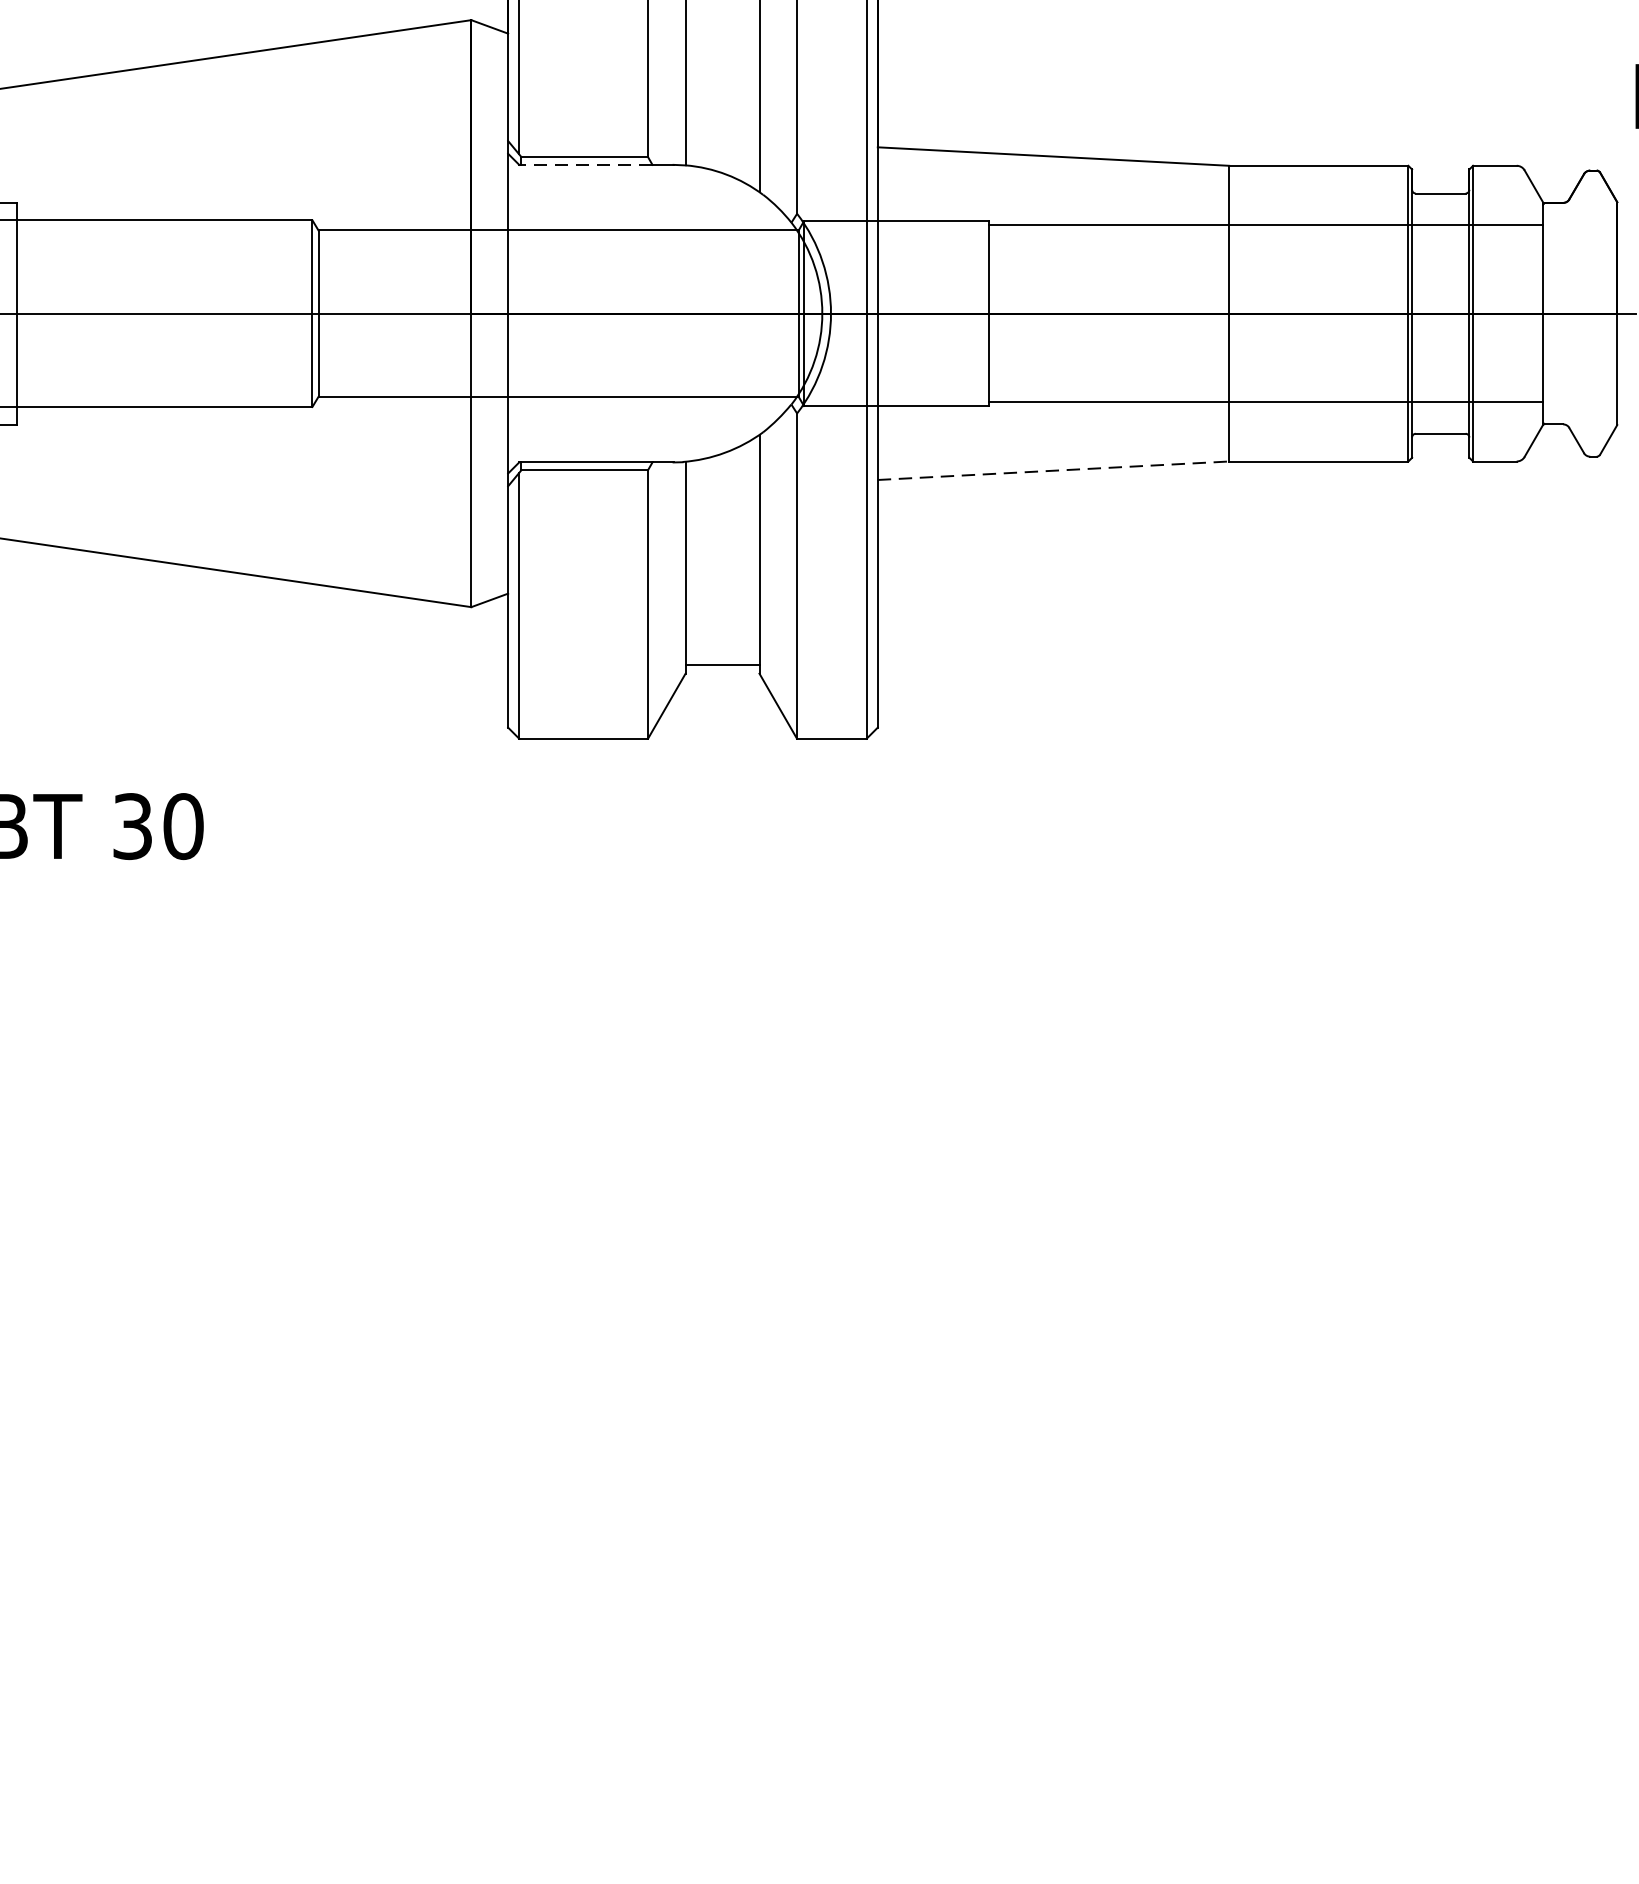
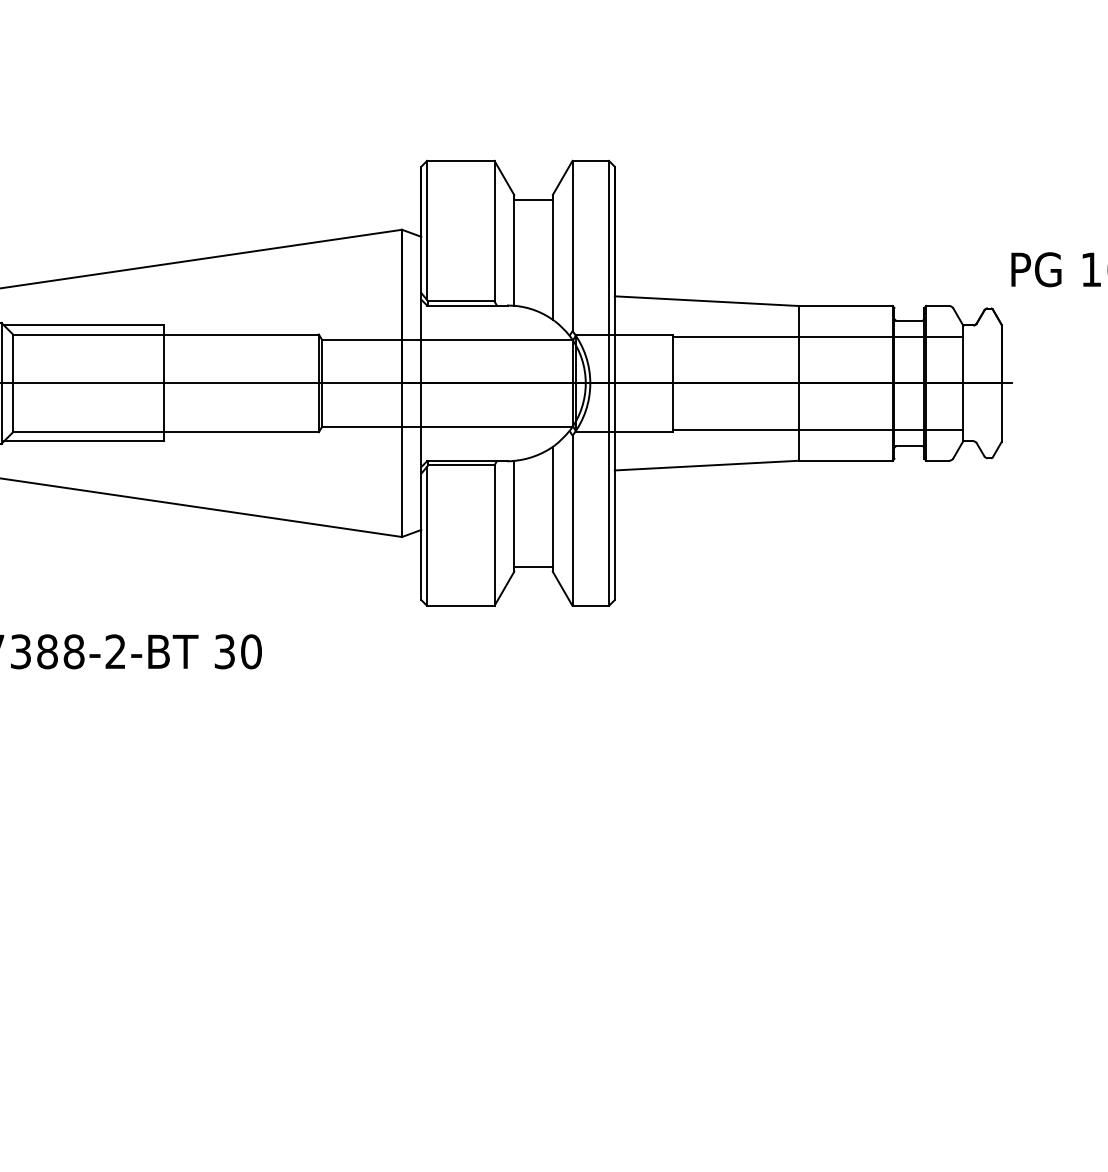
line: (586, 164) -> (462, 305), dashed -> solid
line: (1054, 470) -> (707, 465), dashed -> solid

